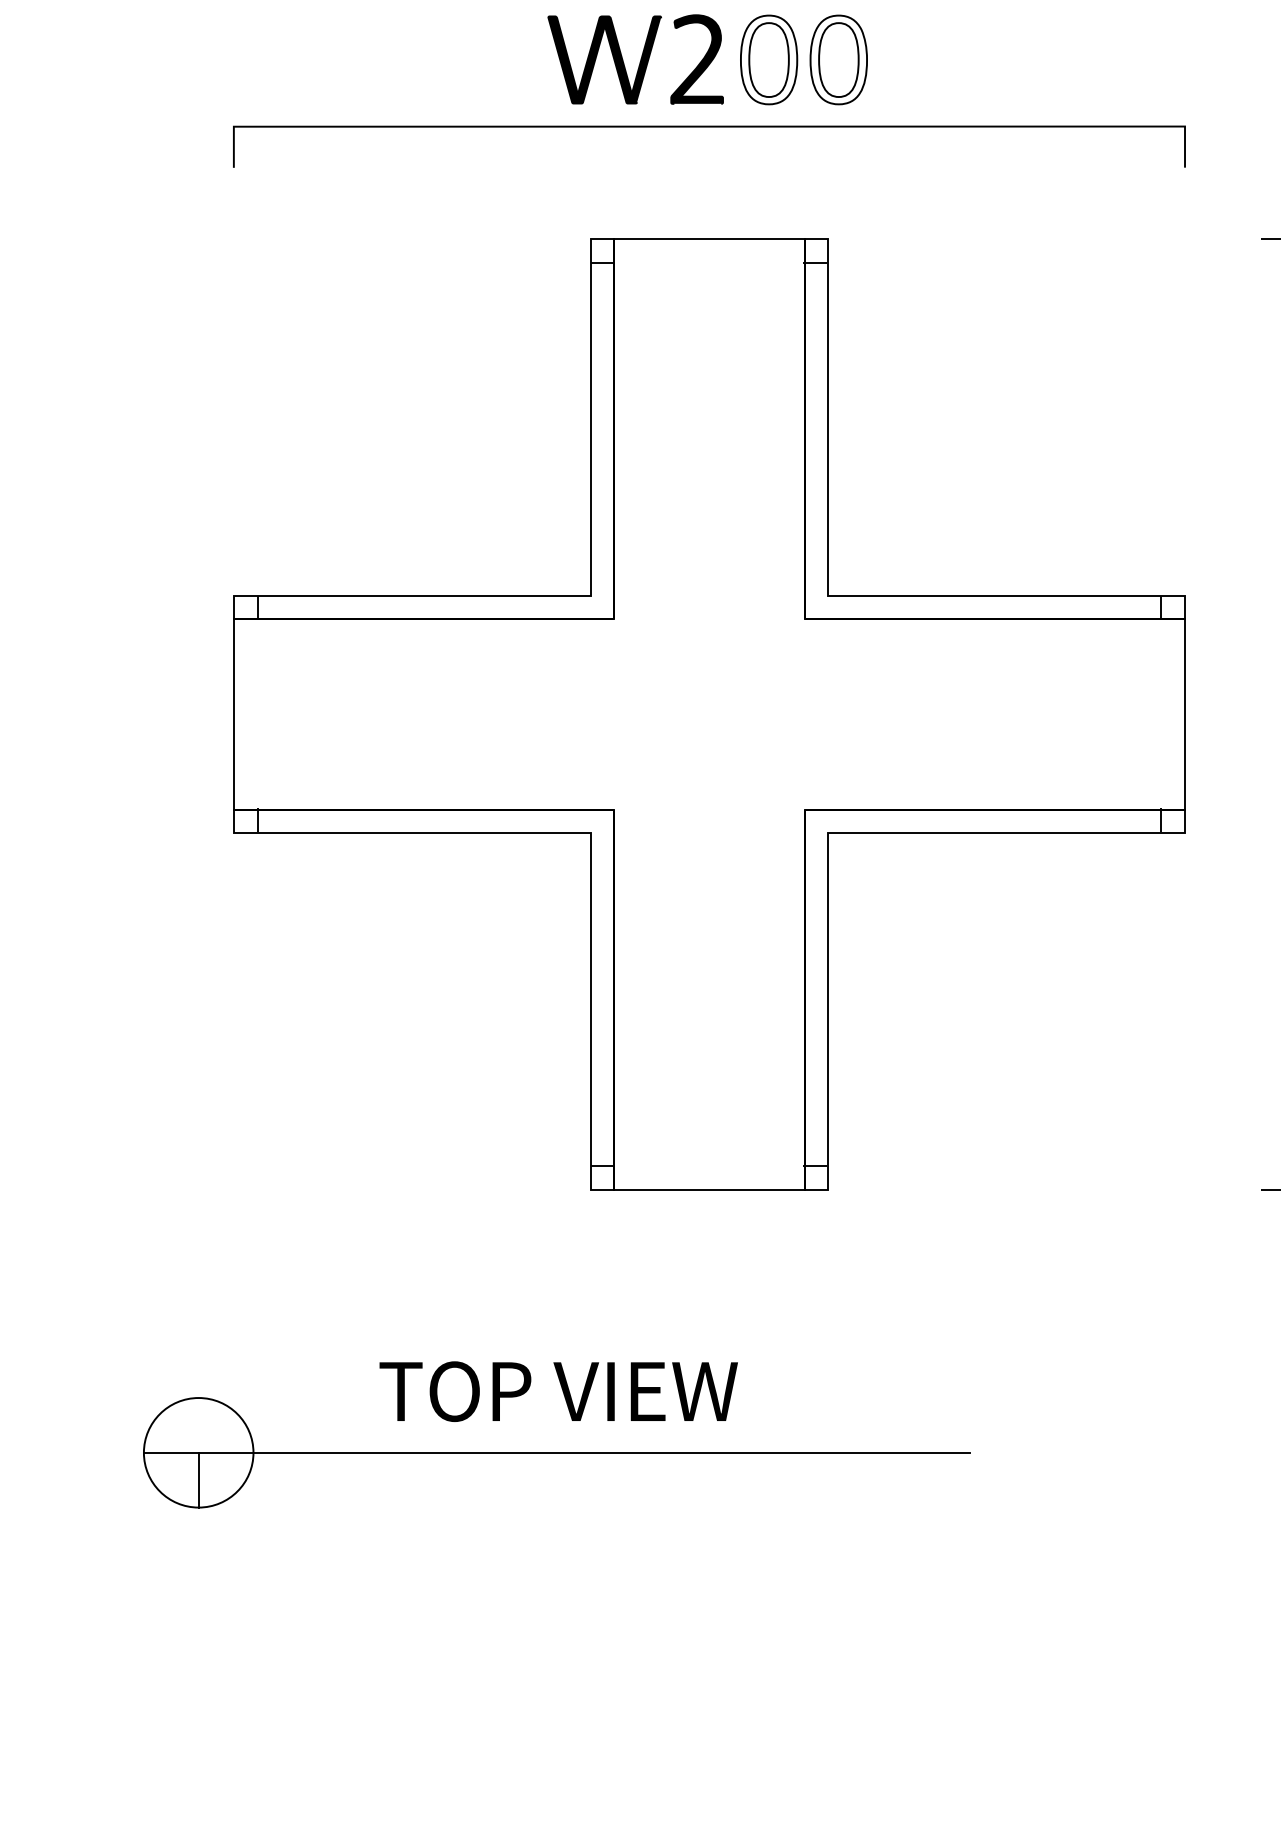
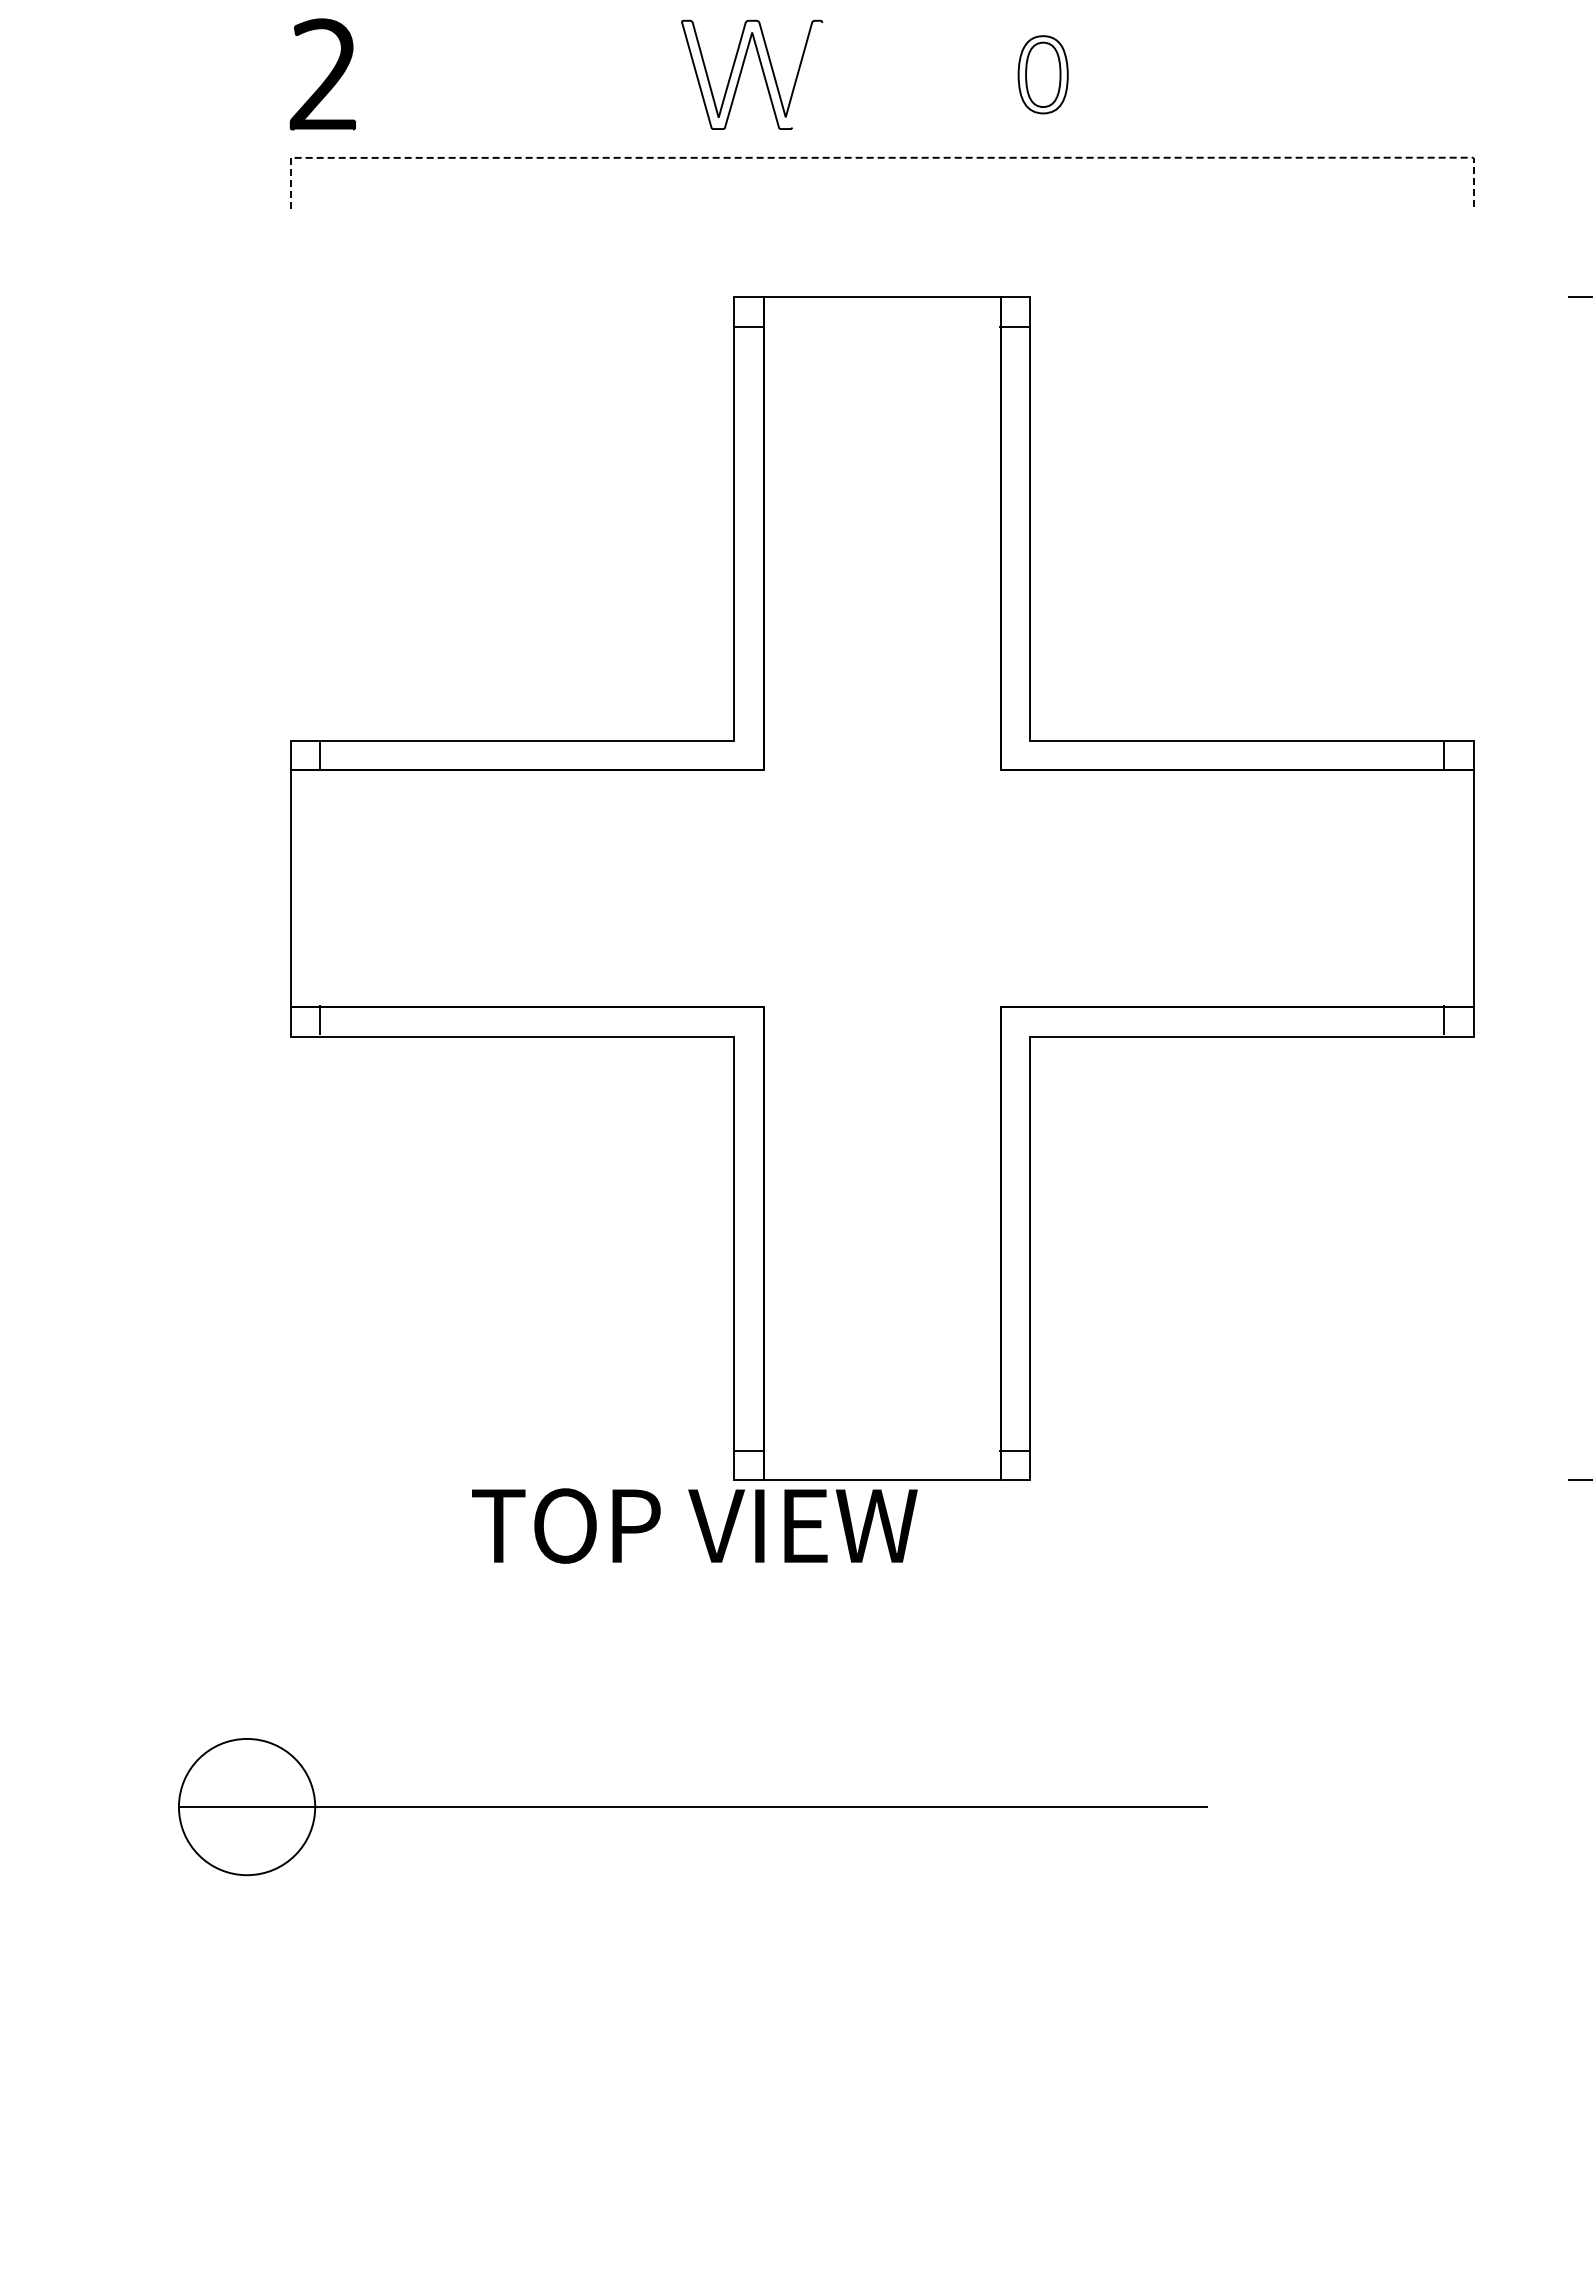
fill: (605, 59) -> (752, 74), removed
part: (696, 59) -> (322, 74), moved
part: (769, 59) -> (956, 74), removed
part: (839, 59) -> (1043, 74), size x0.7
line: (709, 126) -> (882, 157), solid -> dashed
text: (558, 1391) -> (694, 1525), moved
line: (199, 1480) -> (247, 1841), removed

